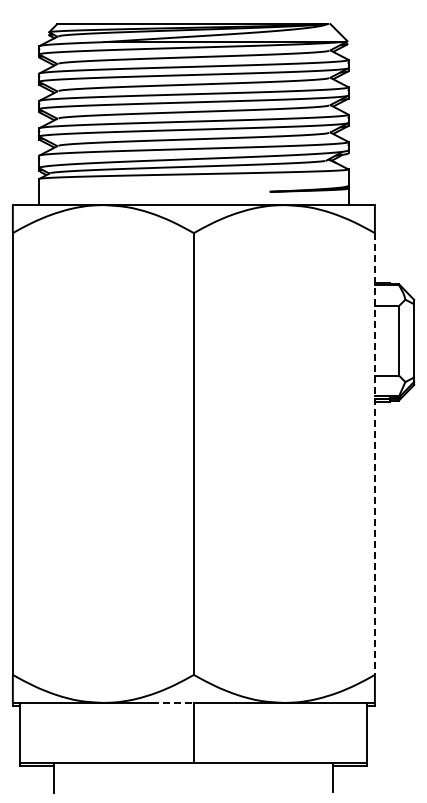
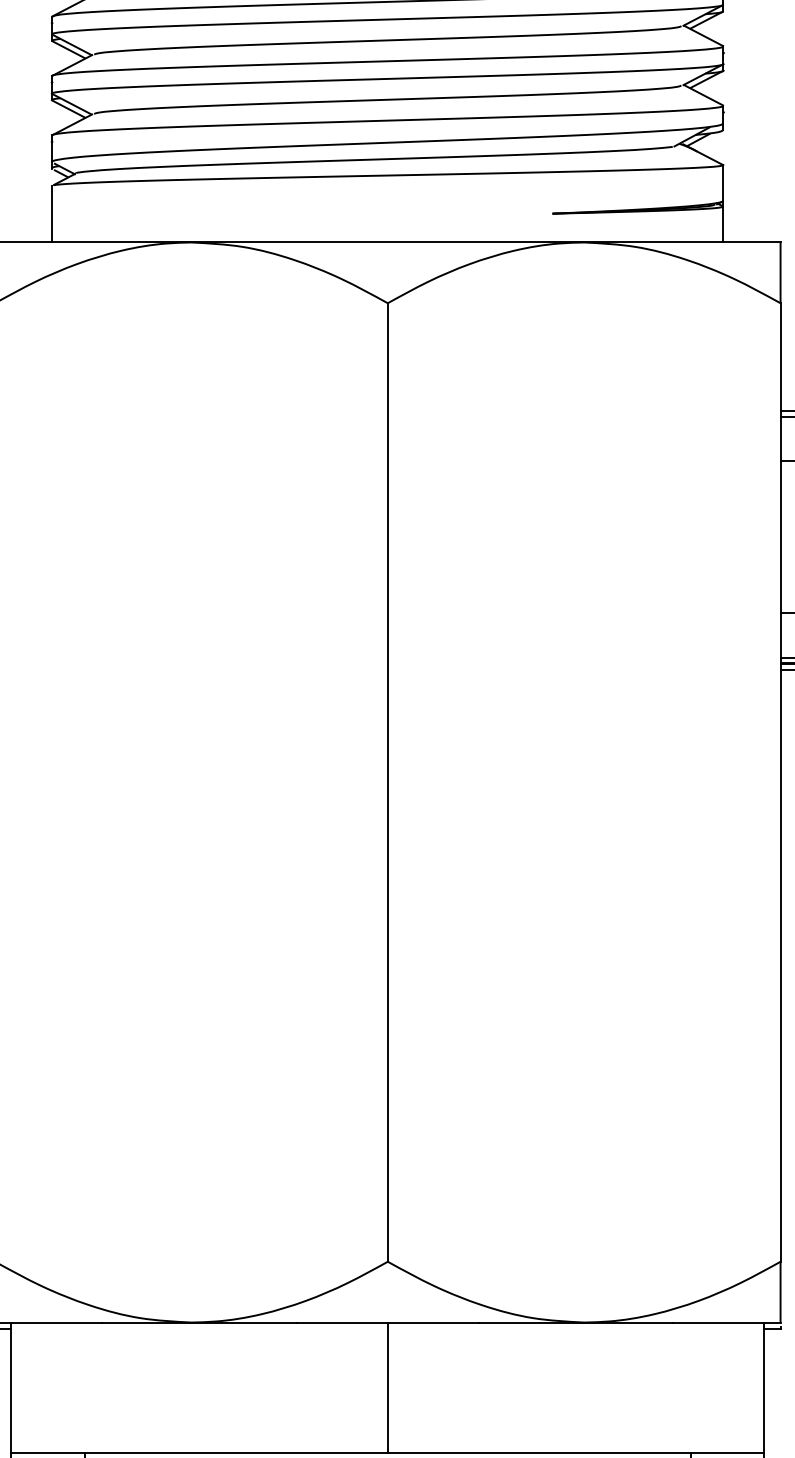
line: (374, 454) -> (779, 783), dashed -> solid
line: (172, 702) -> (341, 1321), dashed -> solid

